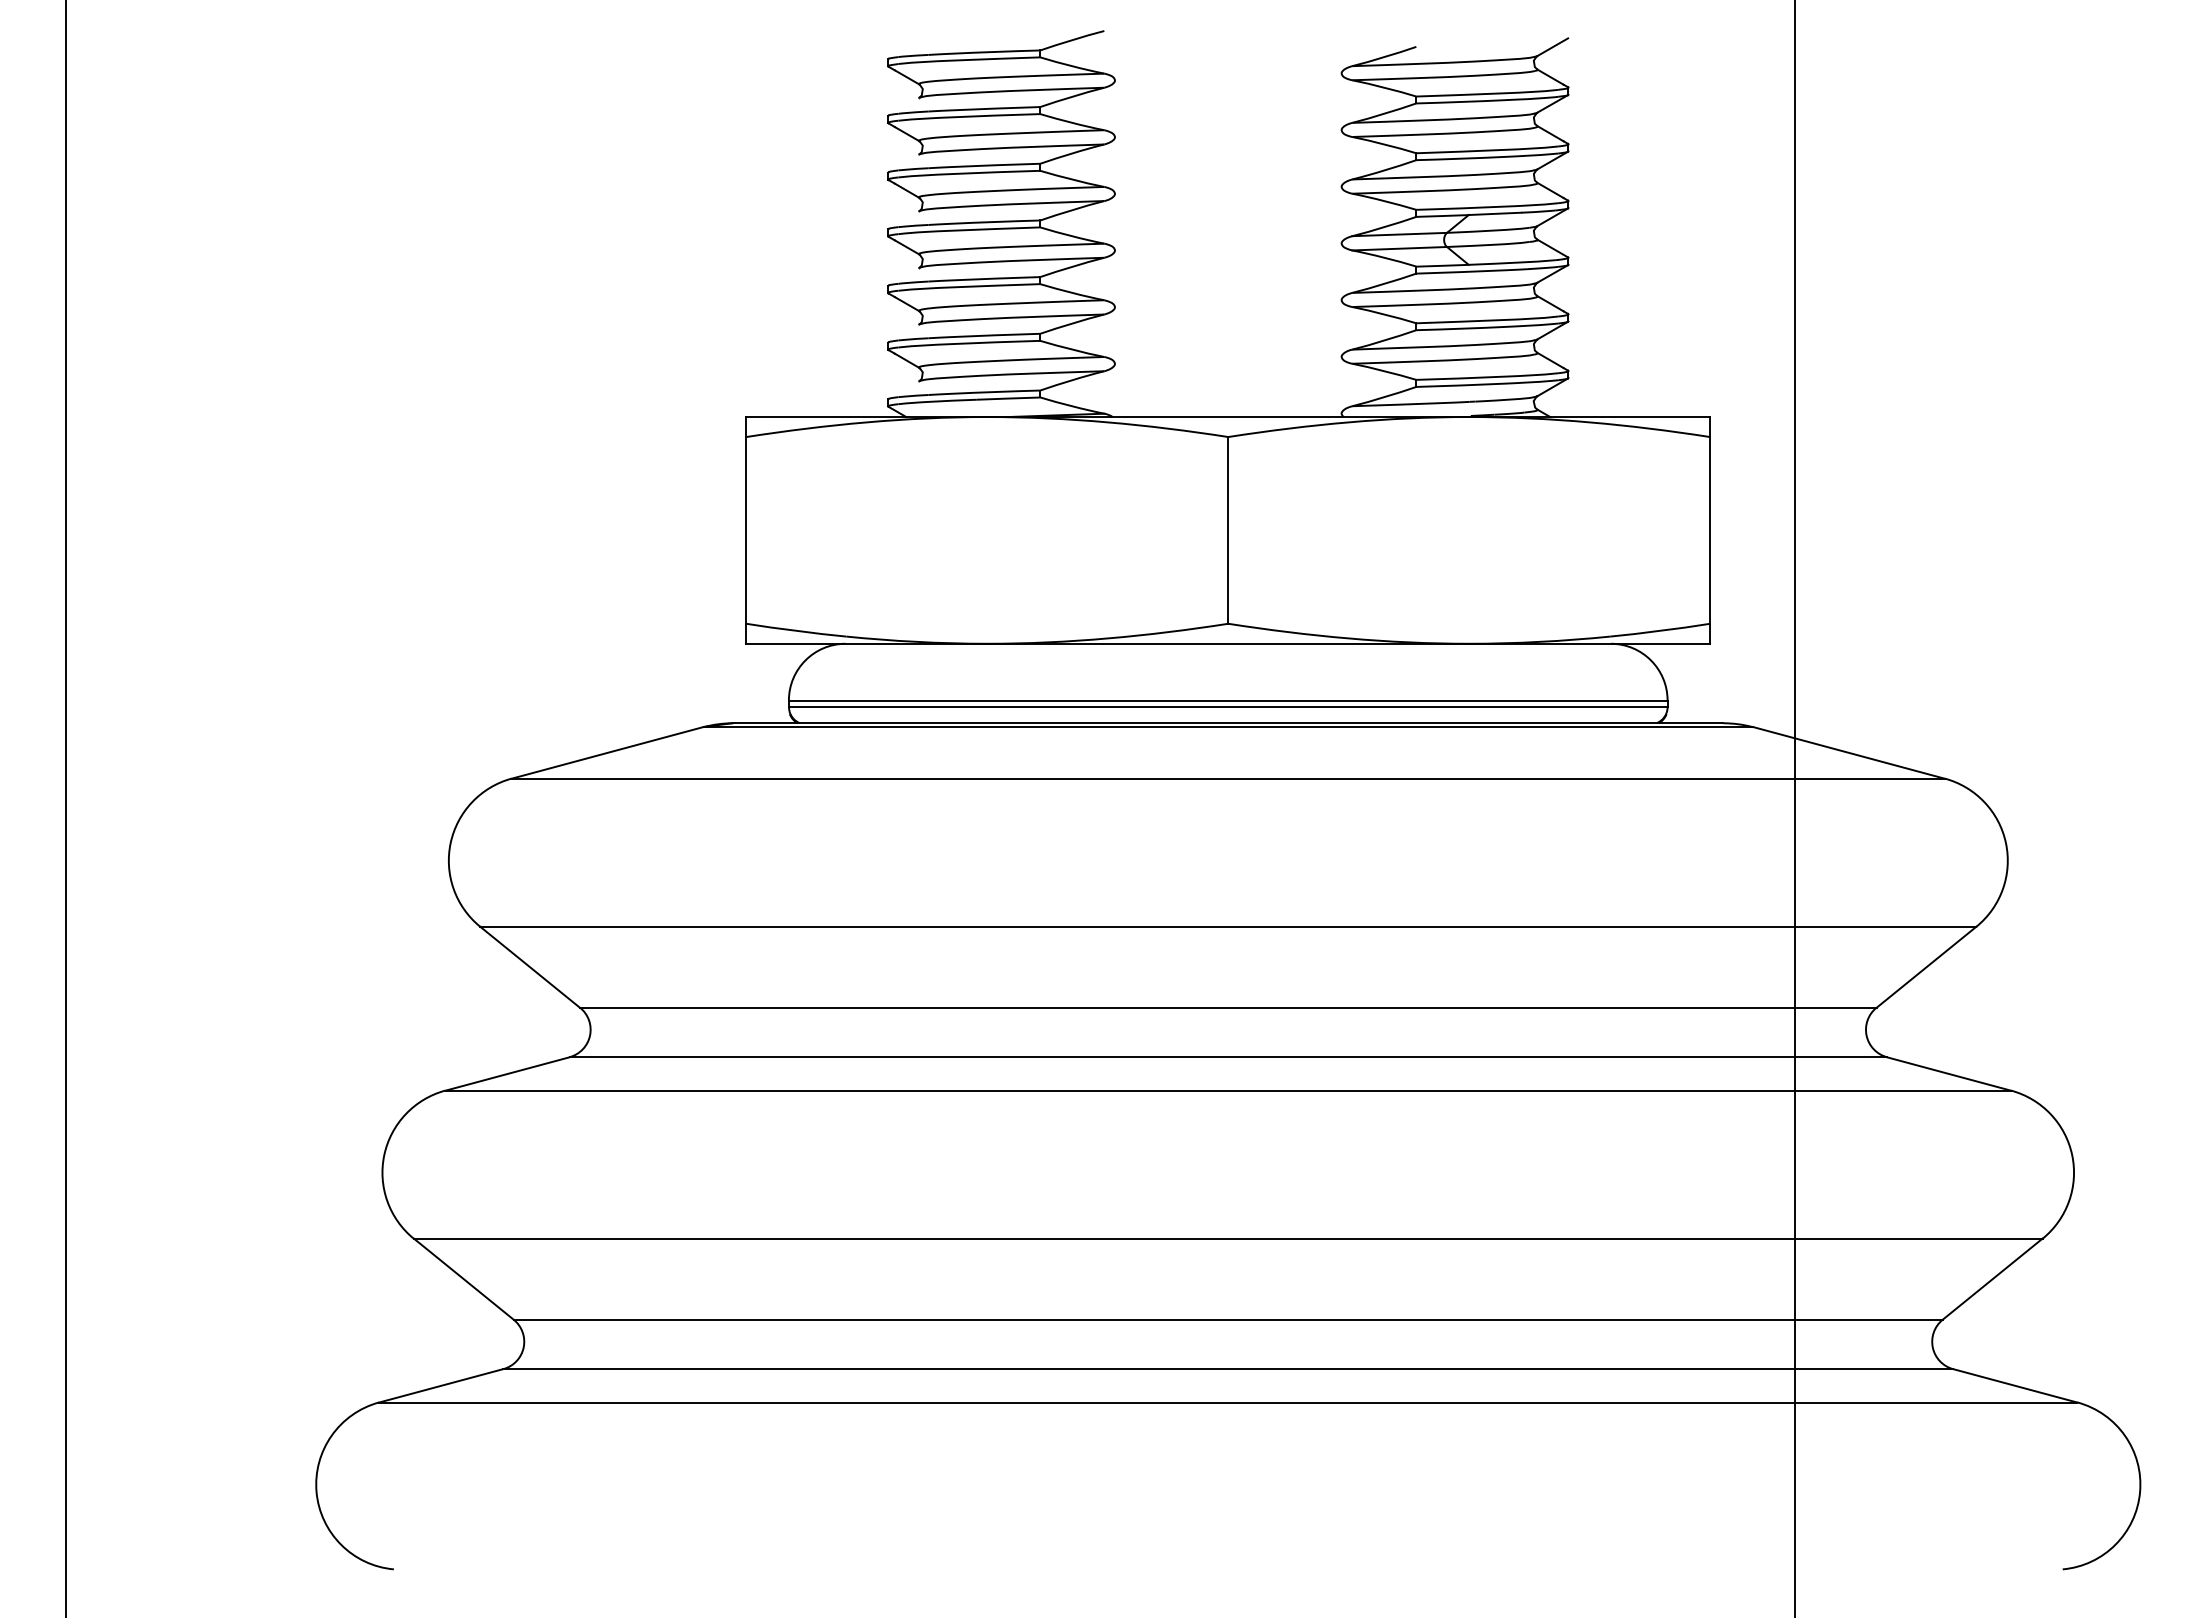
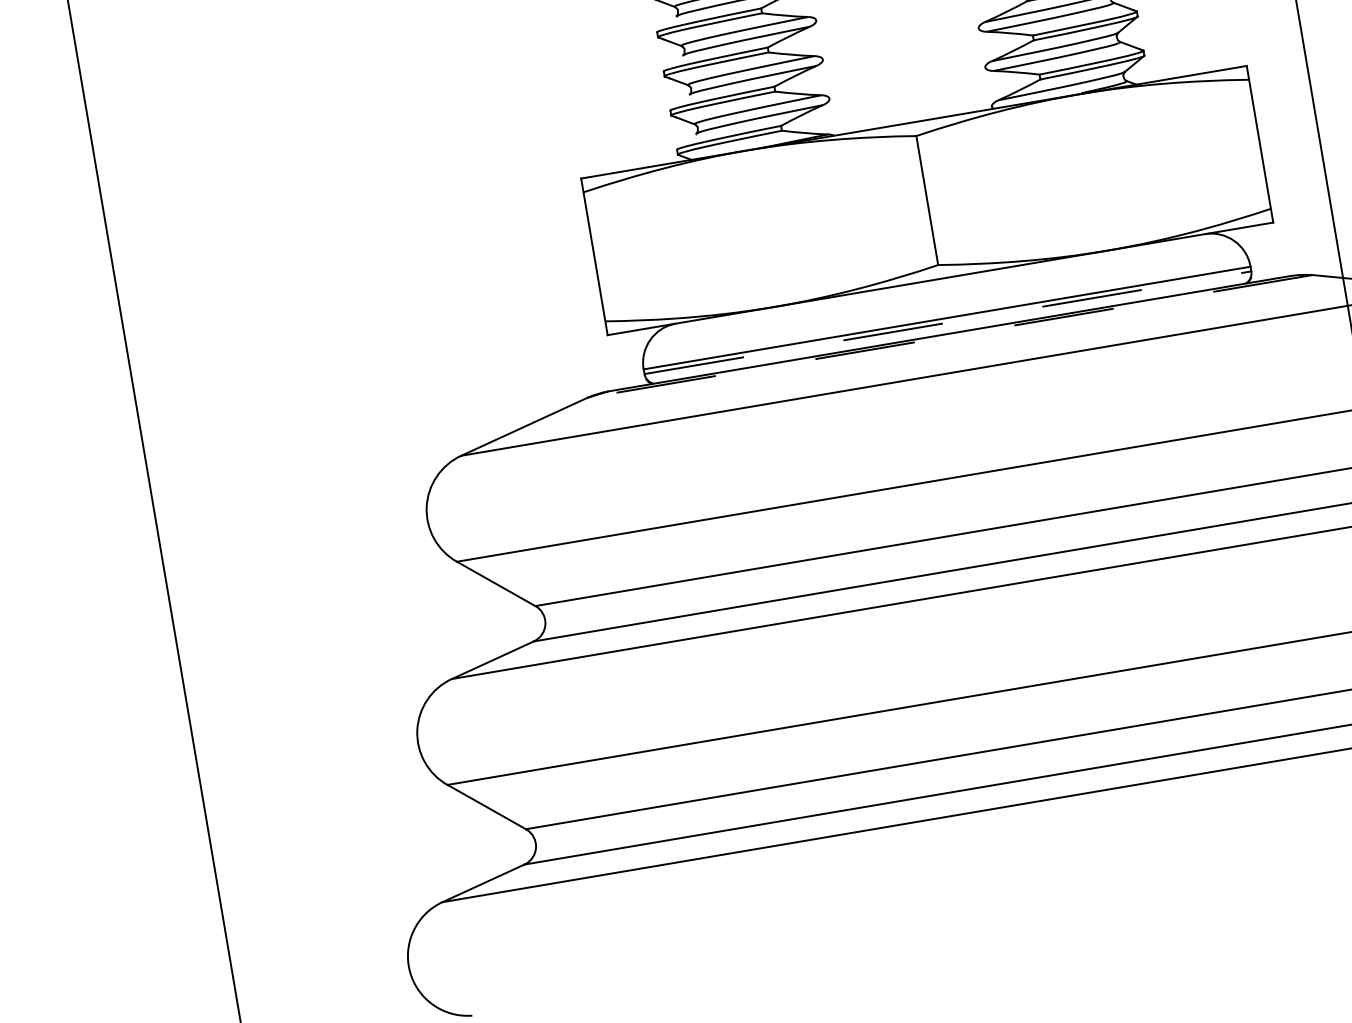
line: (1228, 707) -> (948, 322), solid -> dashed
line: (1228, 727) -> (950, 336), solid -> dashed

